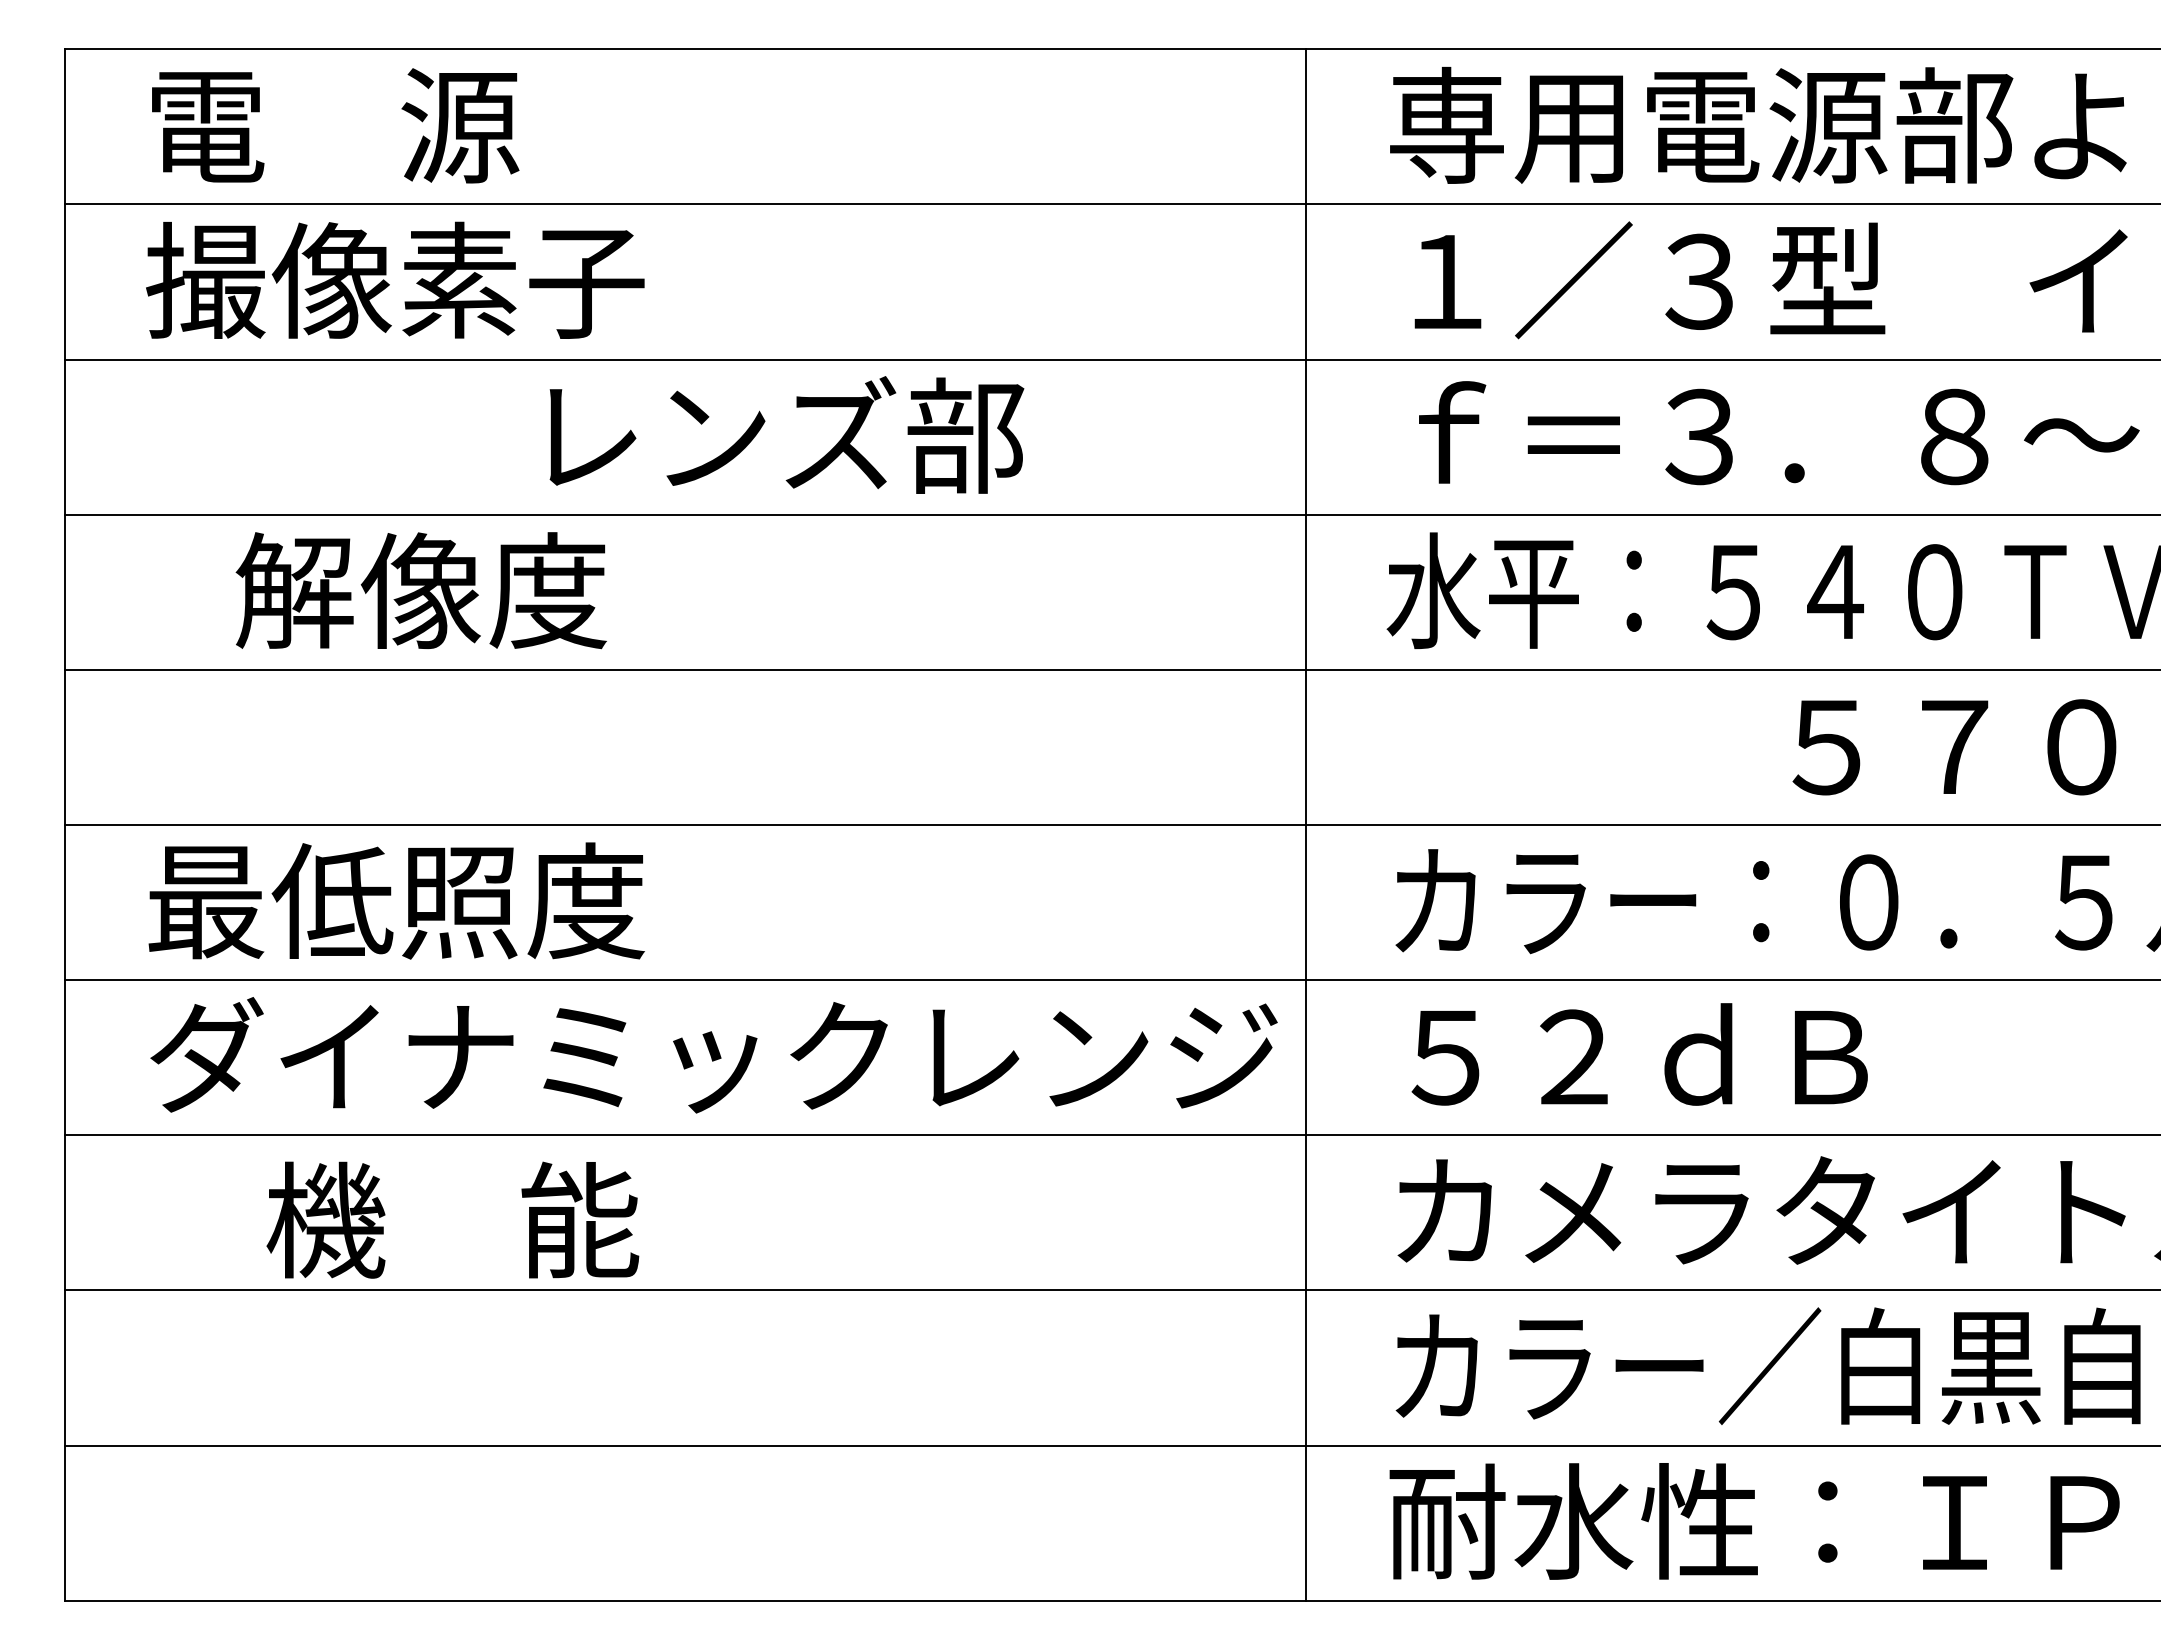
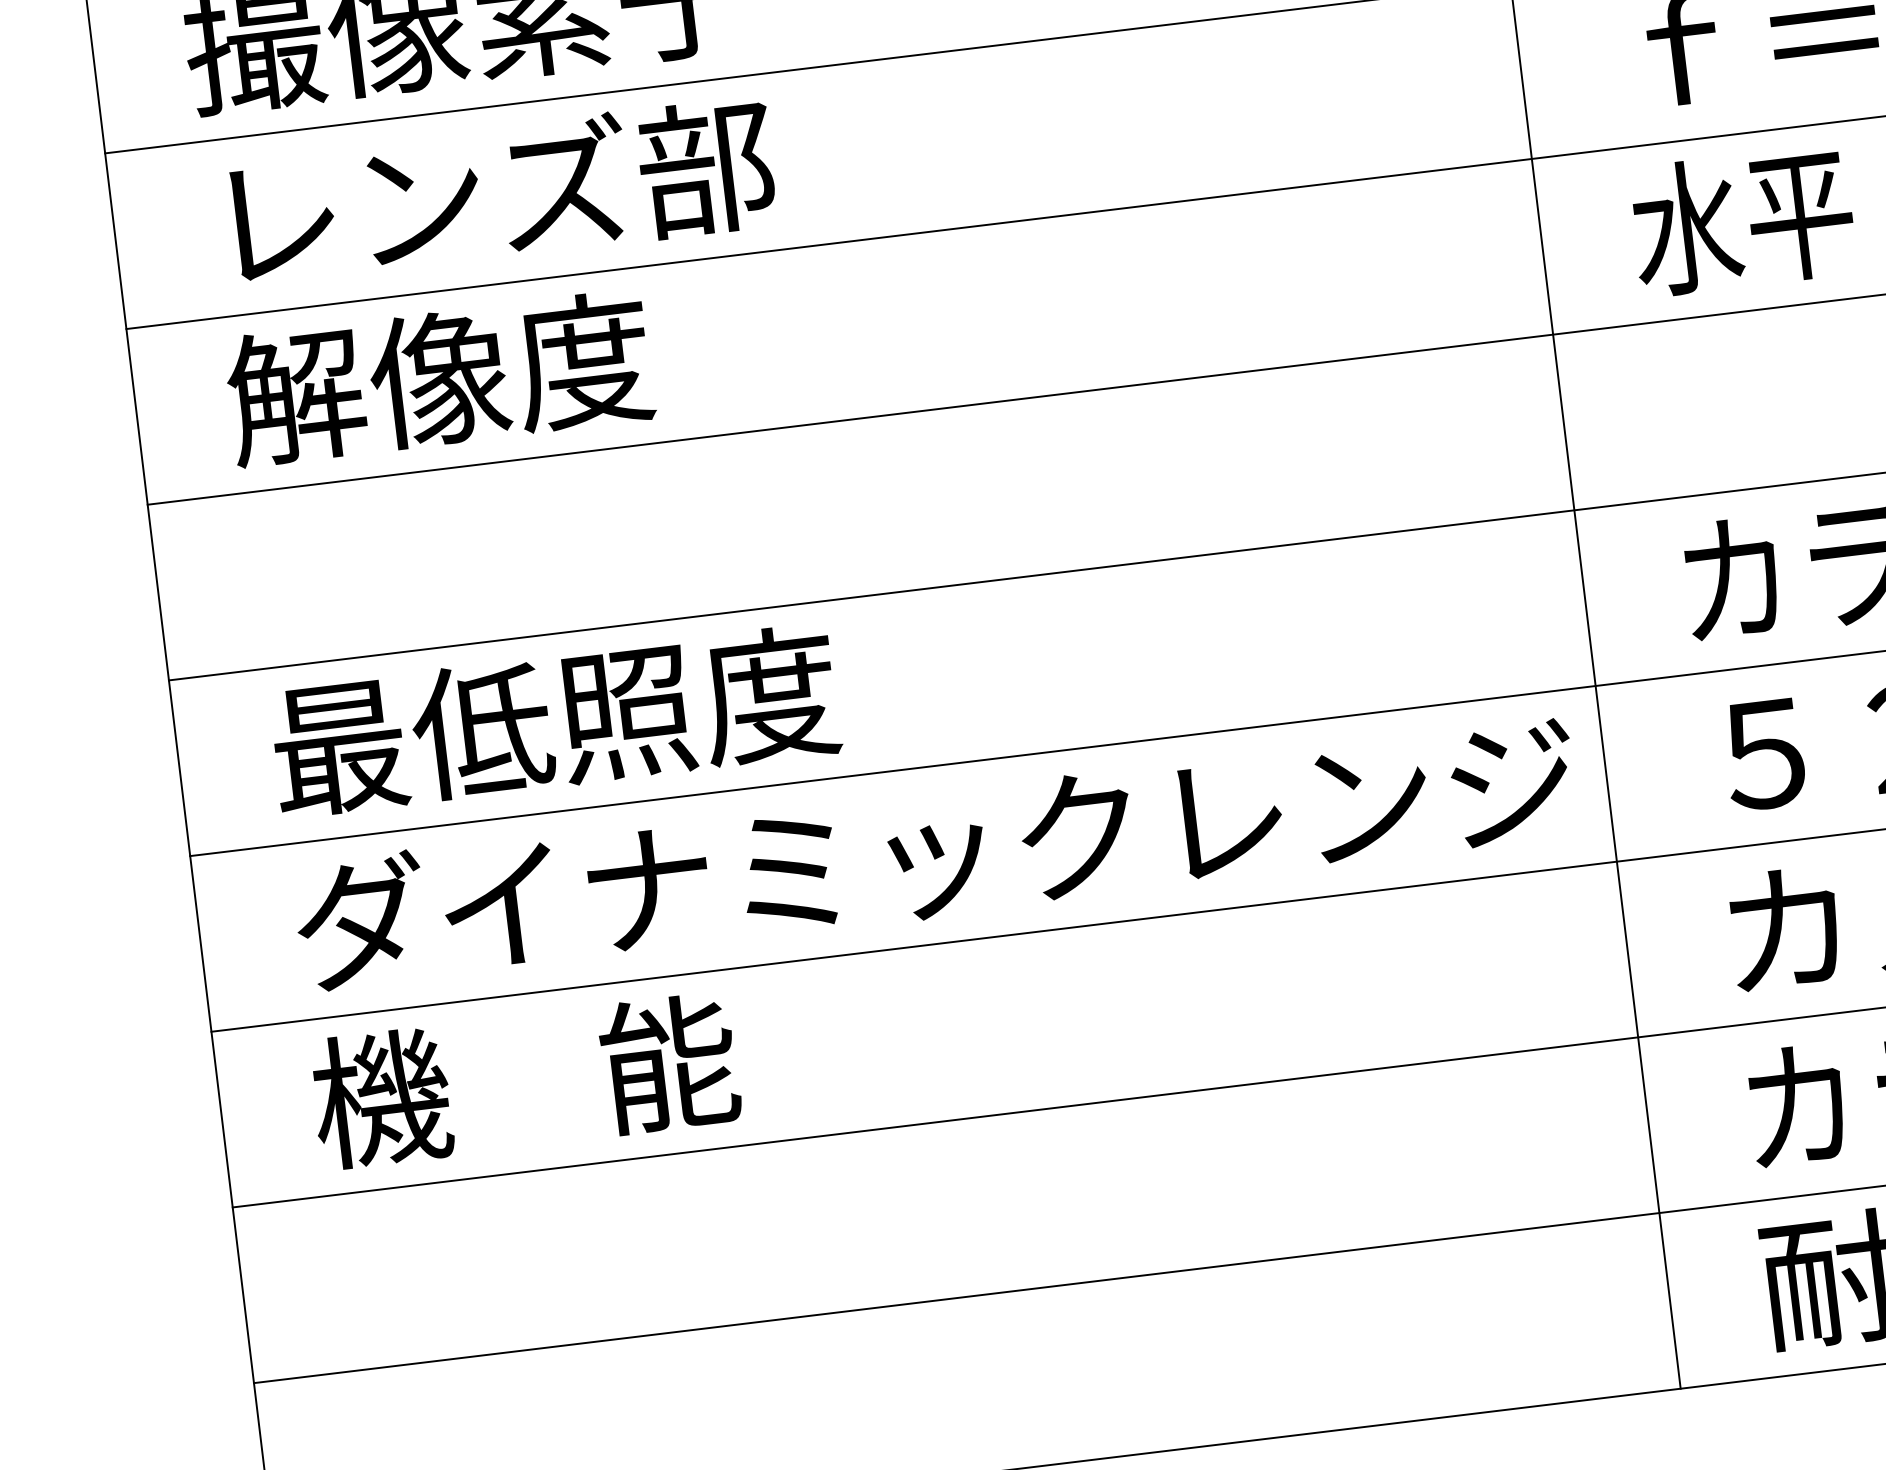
text: (786, 434) -> (503, 191), moved
text: (420, 590) -> (438, 378), moved
text: (452, 1219) -> (524, 1080), moved

